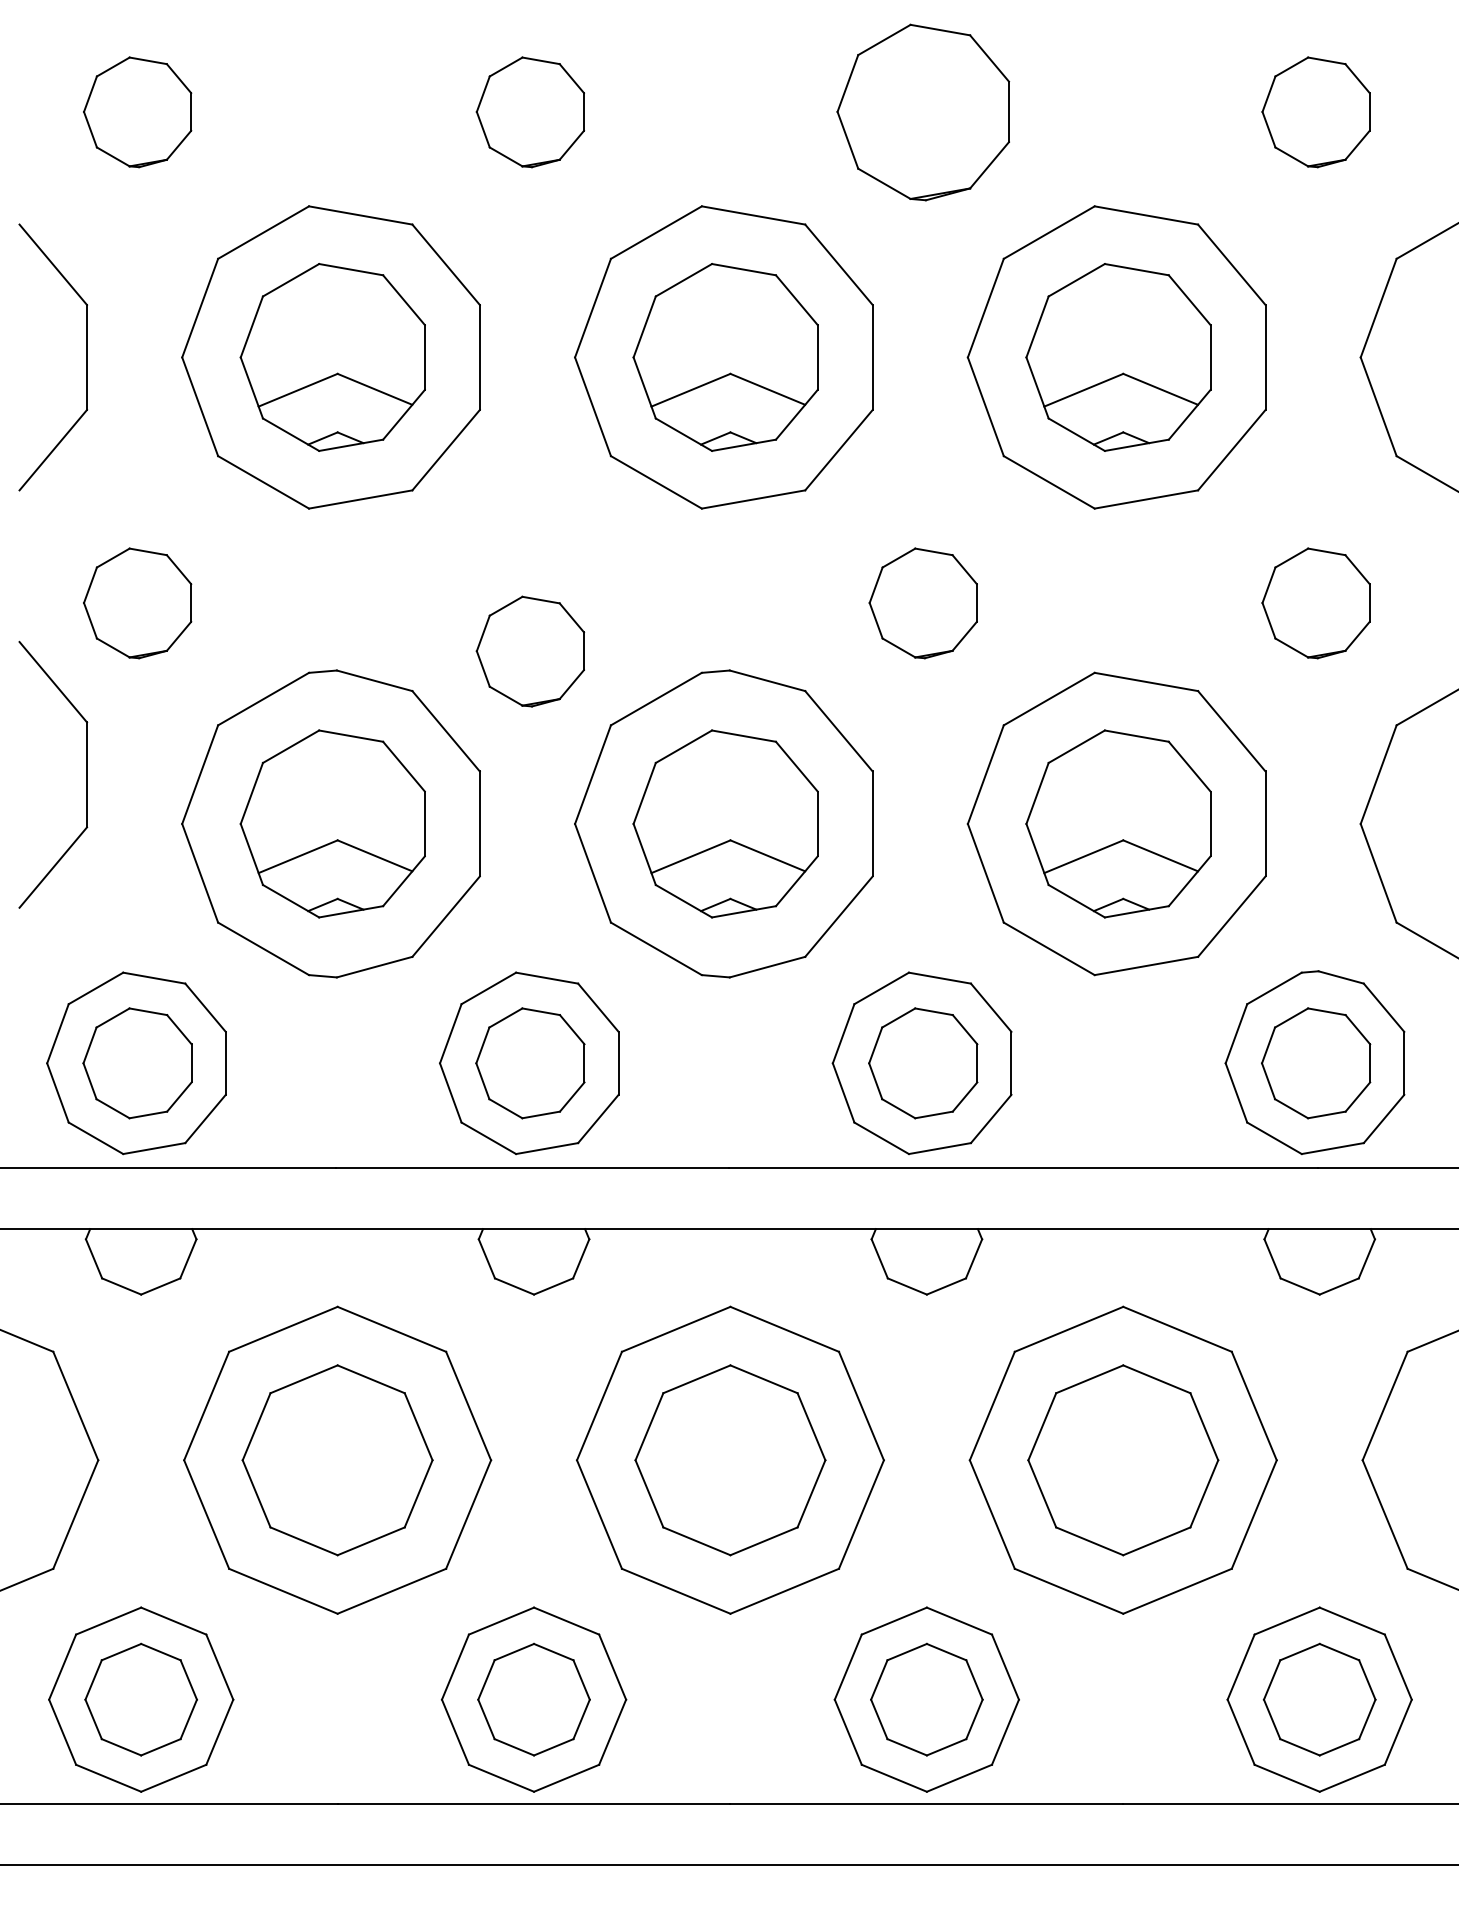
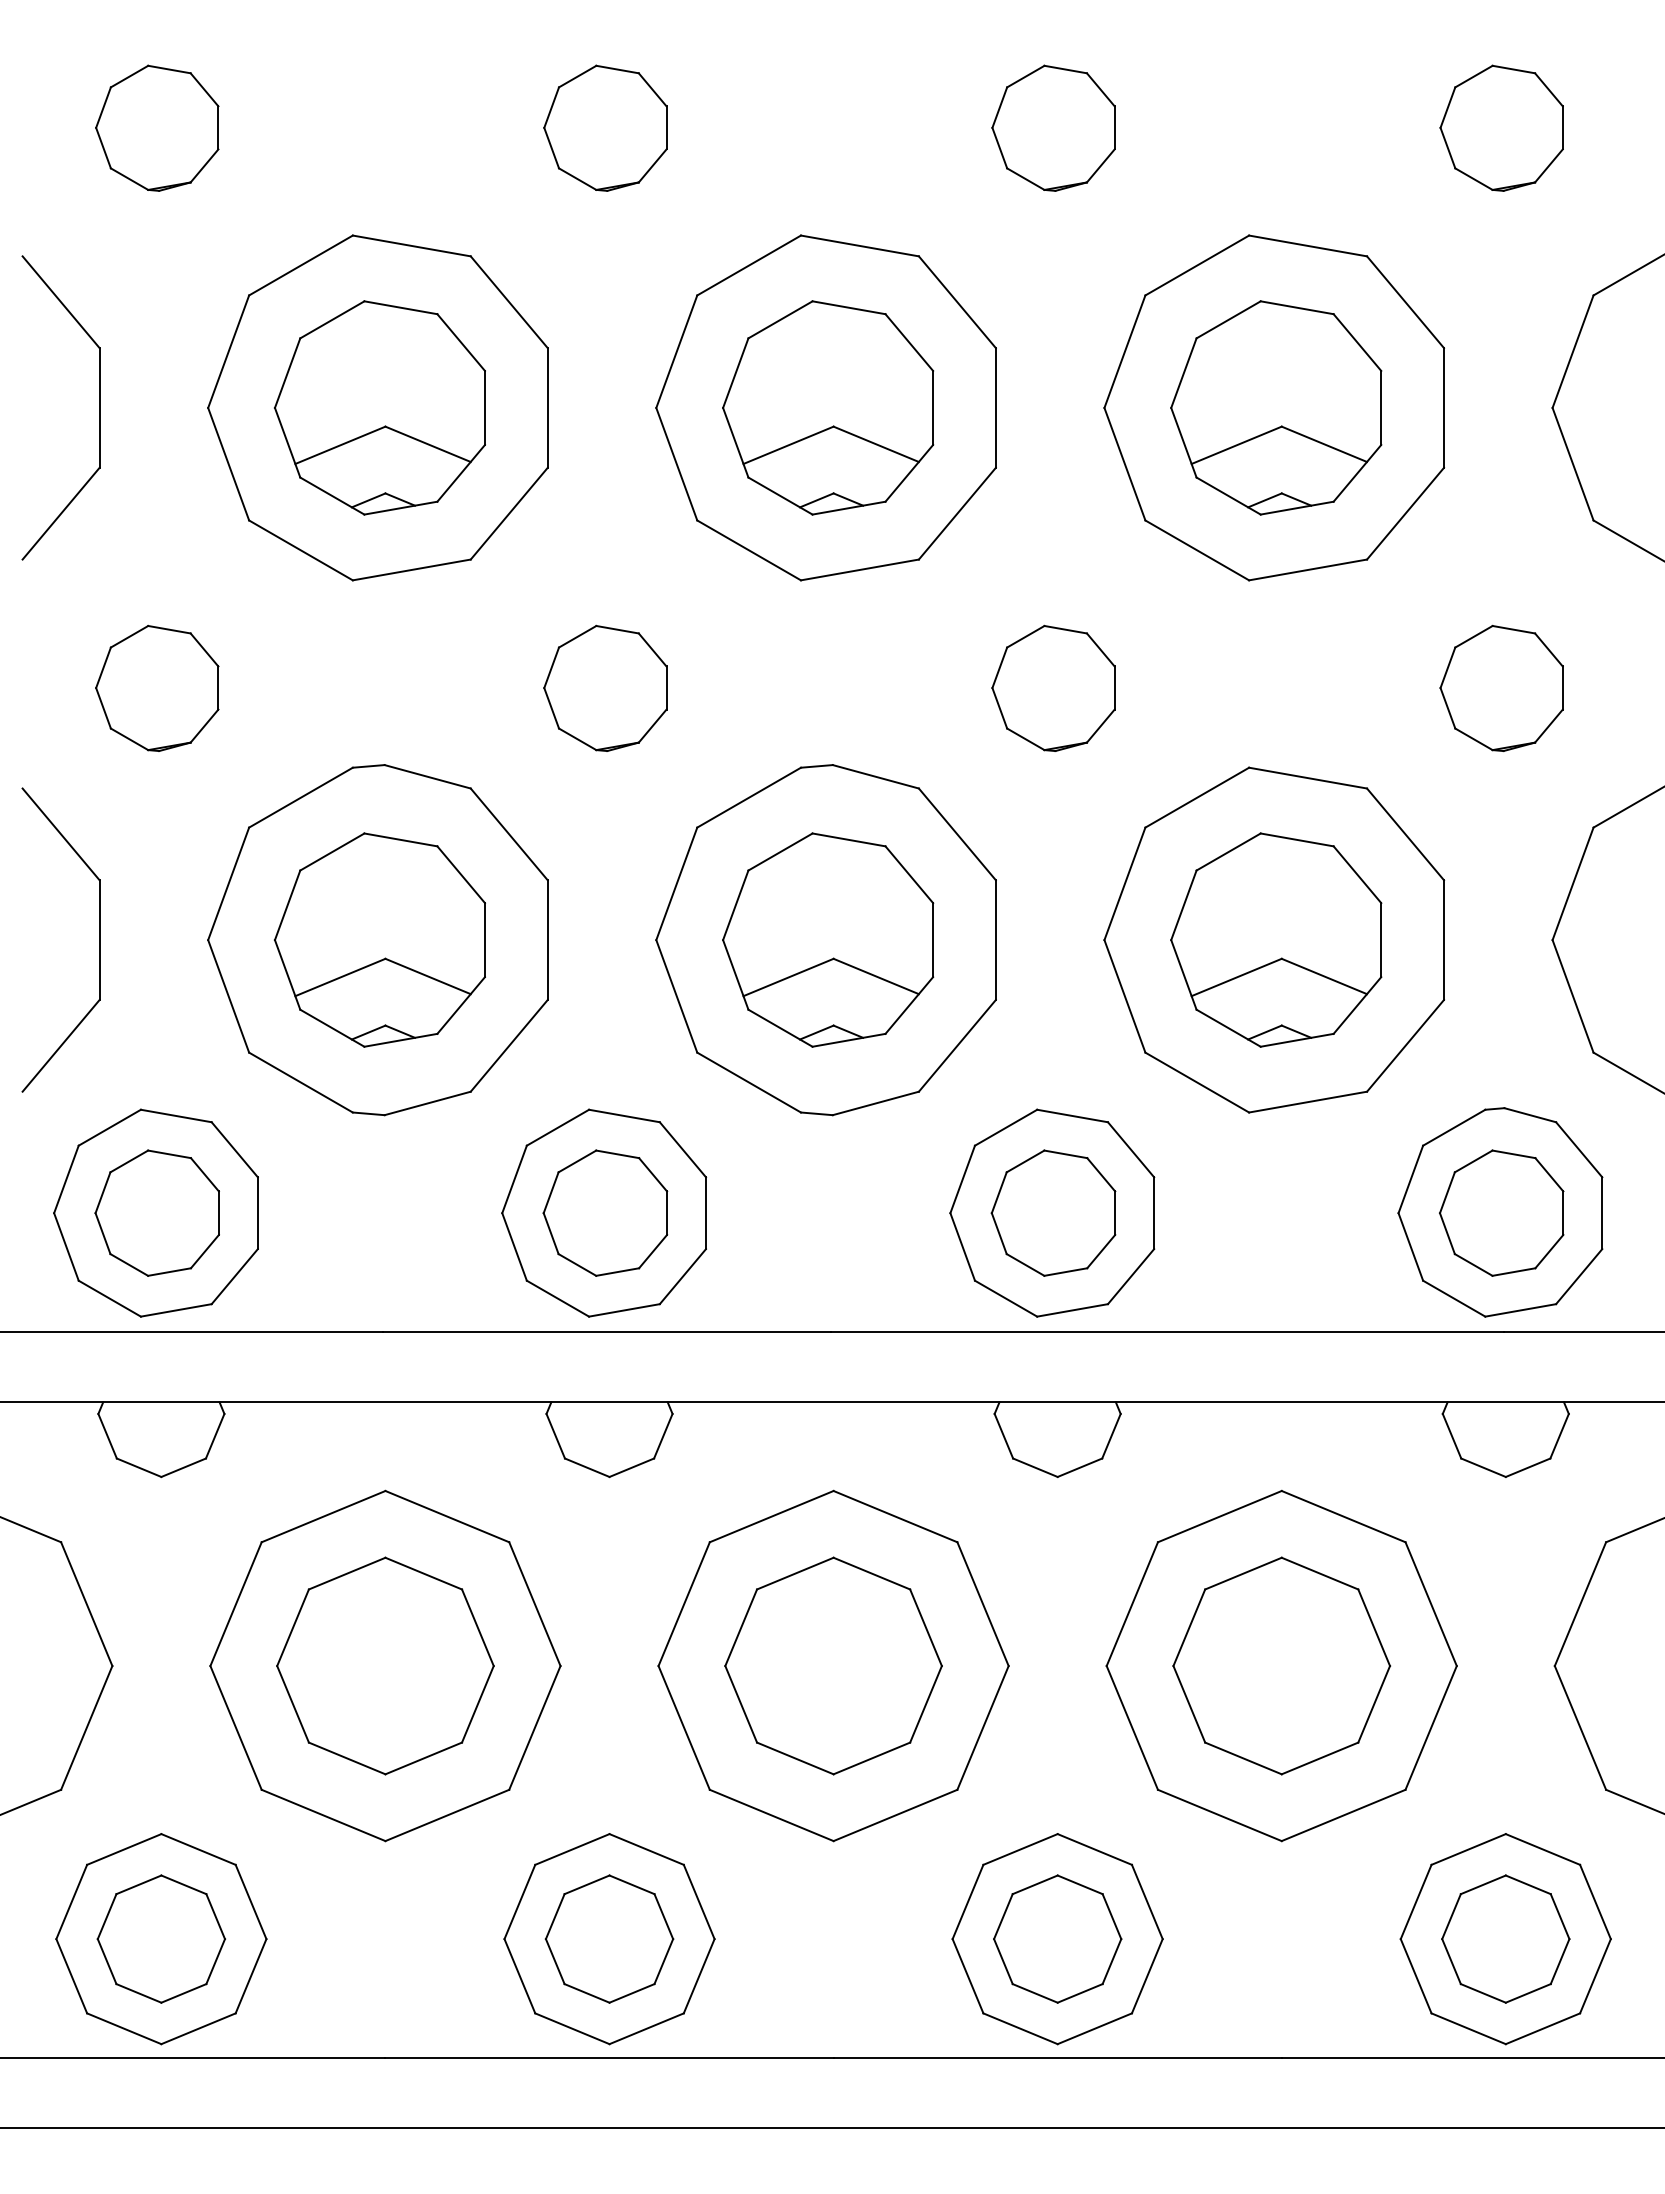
part: (923, 111) -> (1053, 127), size x0.62
part: (530, 650) -> (605, 687), moved
part: (86, 774) -> (99, 939), moved

